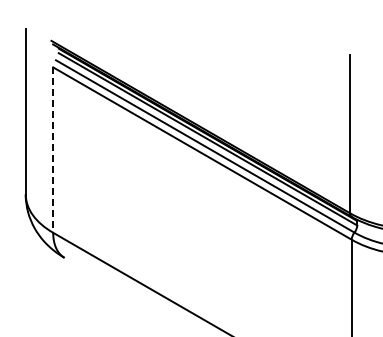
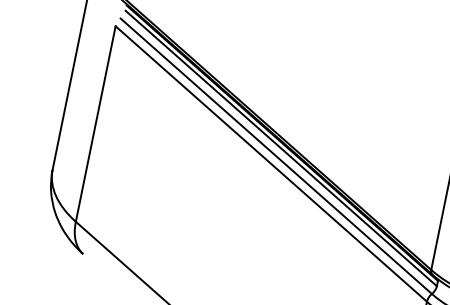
line: (53, 150) -> (95, 124), dashed -> solid

